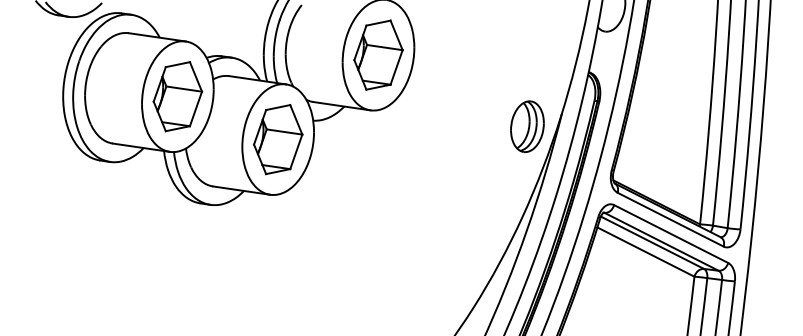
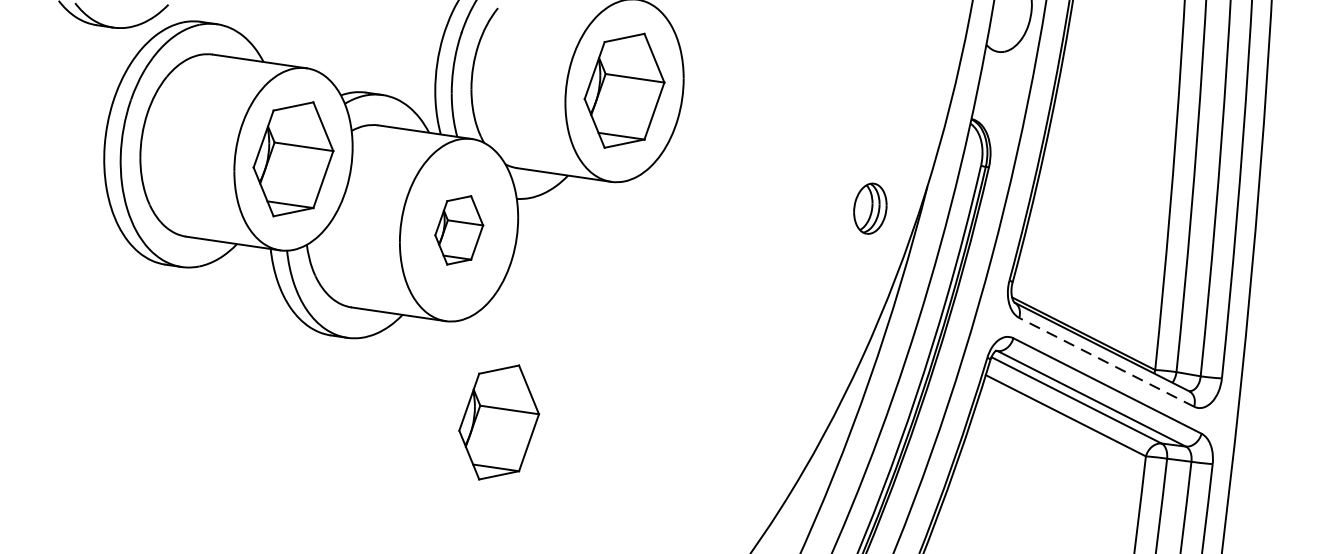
part: (527, 126) -> (870, 208), size x0.6
part: (278, 139) -> (459, 229), size x0.6
line: (670, 219) -> (1106, 361), solid -> dashed
part: (302, 255) -> (499, 421), added

